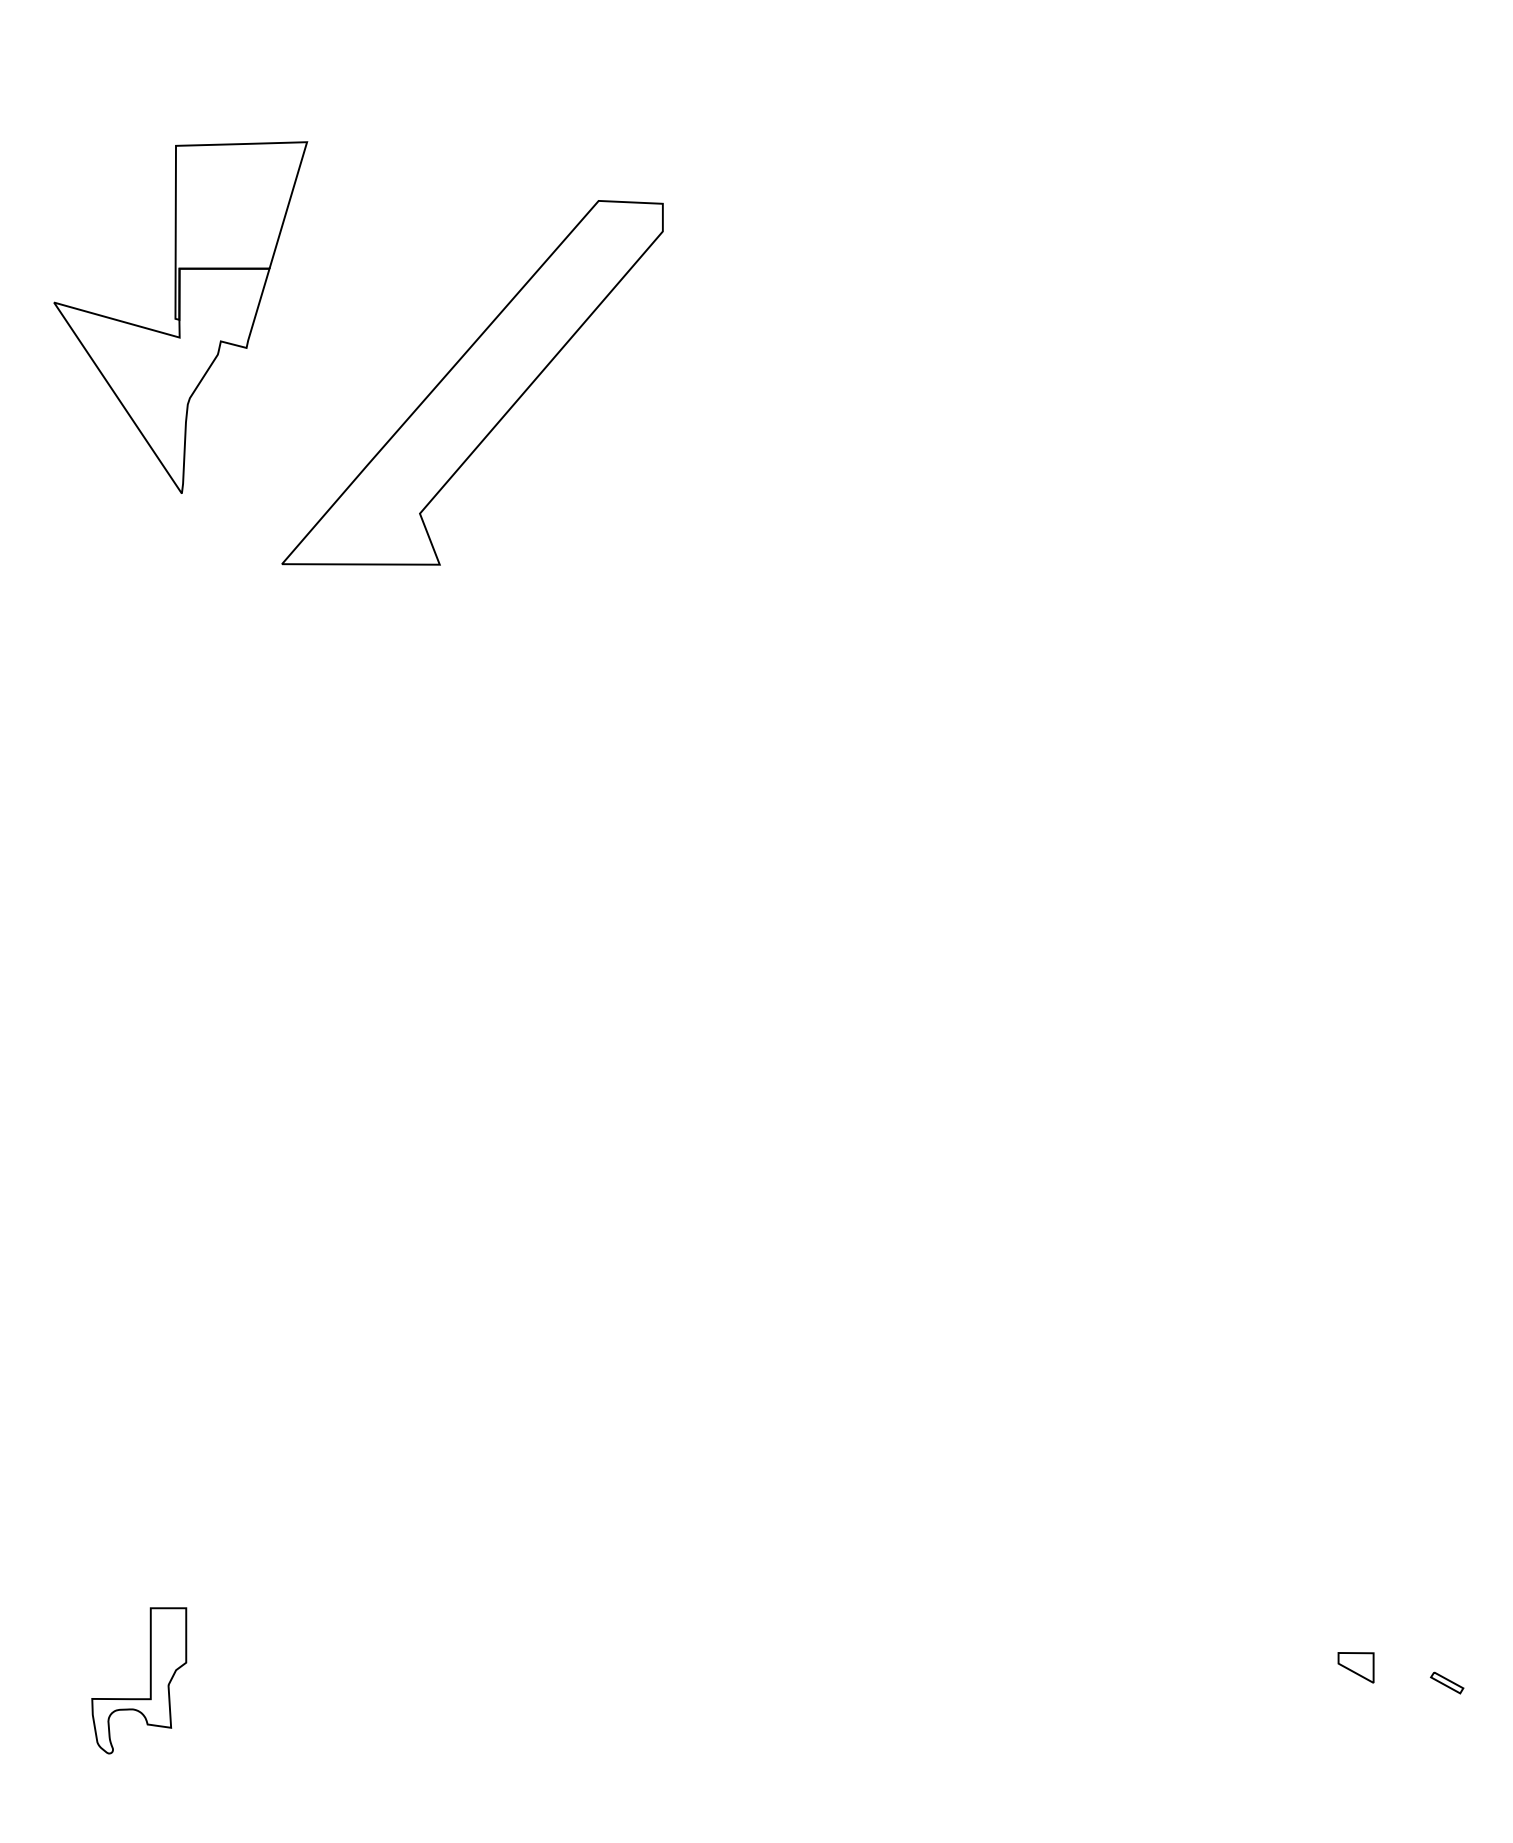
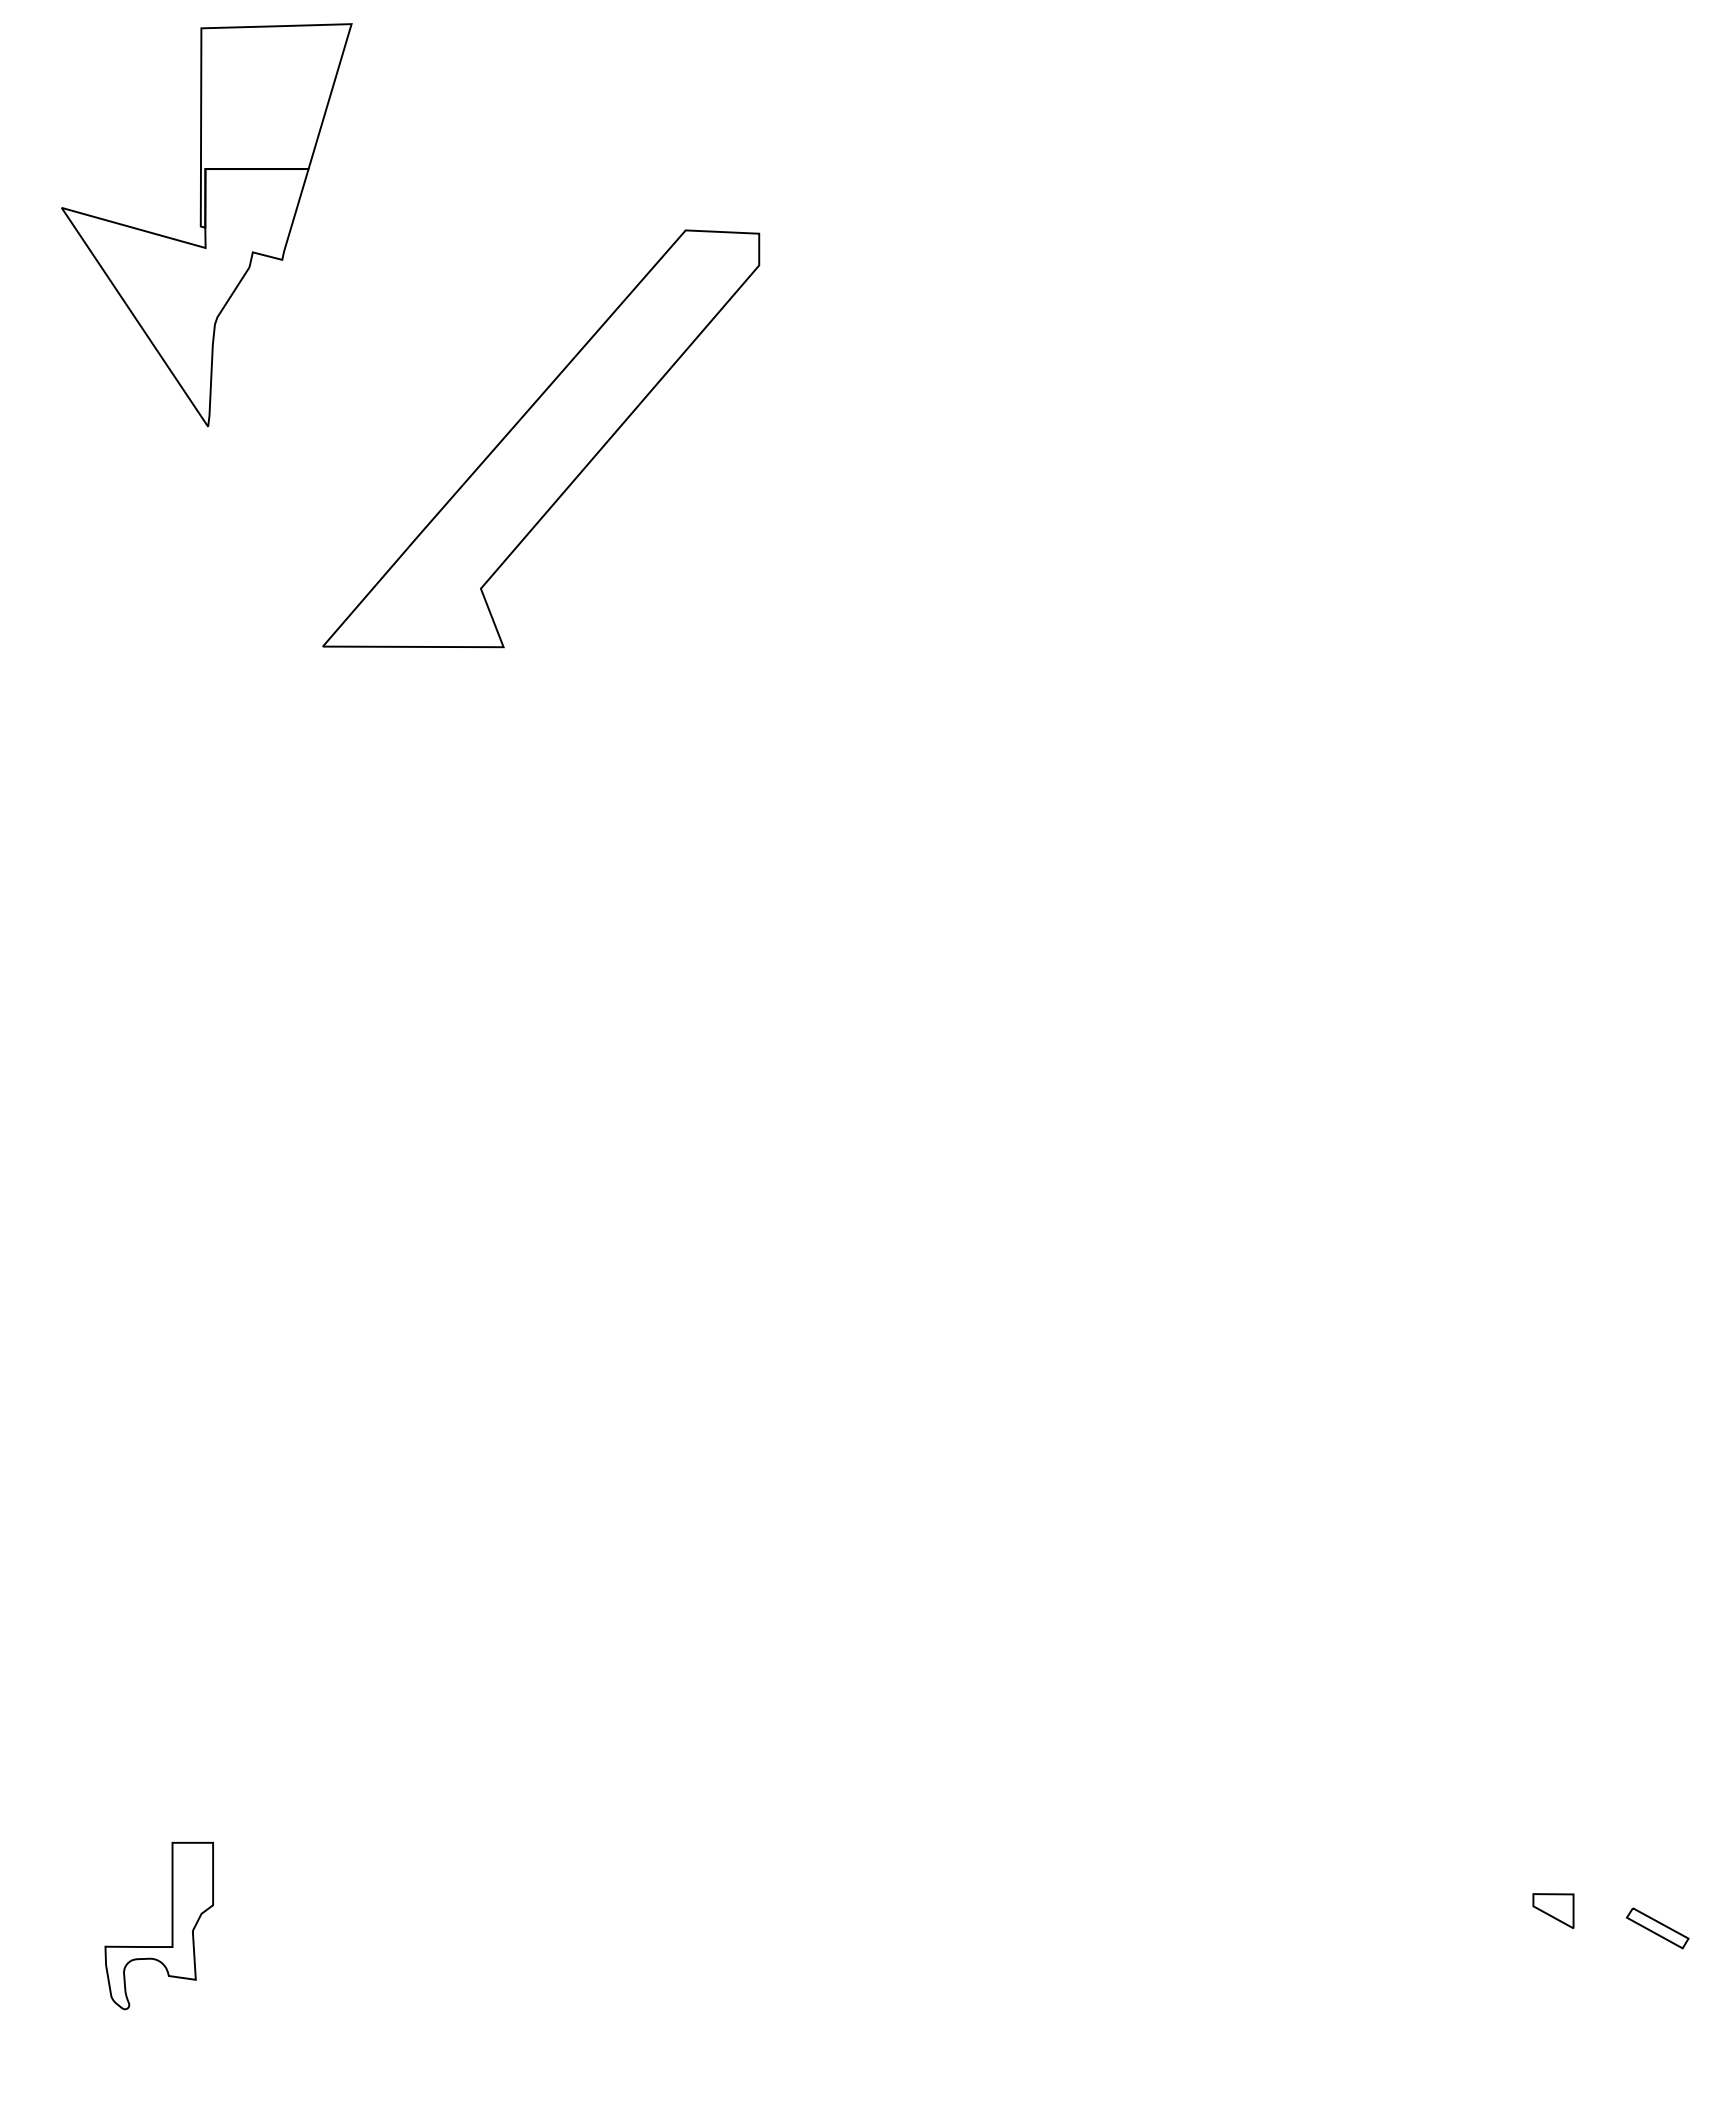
part: (180, 317) -> (206, 225), moved
part: (1446, 1683) -> (1657, 1928), size x1.67

